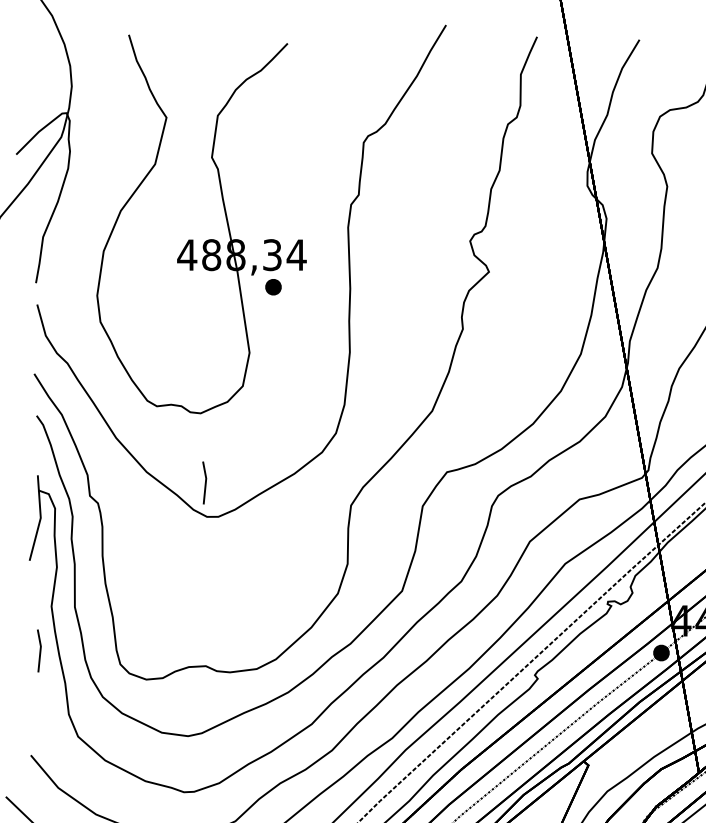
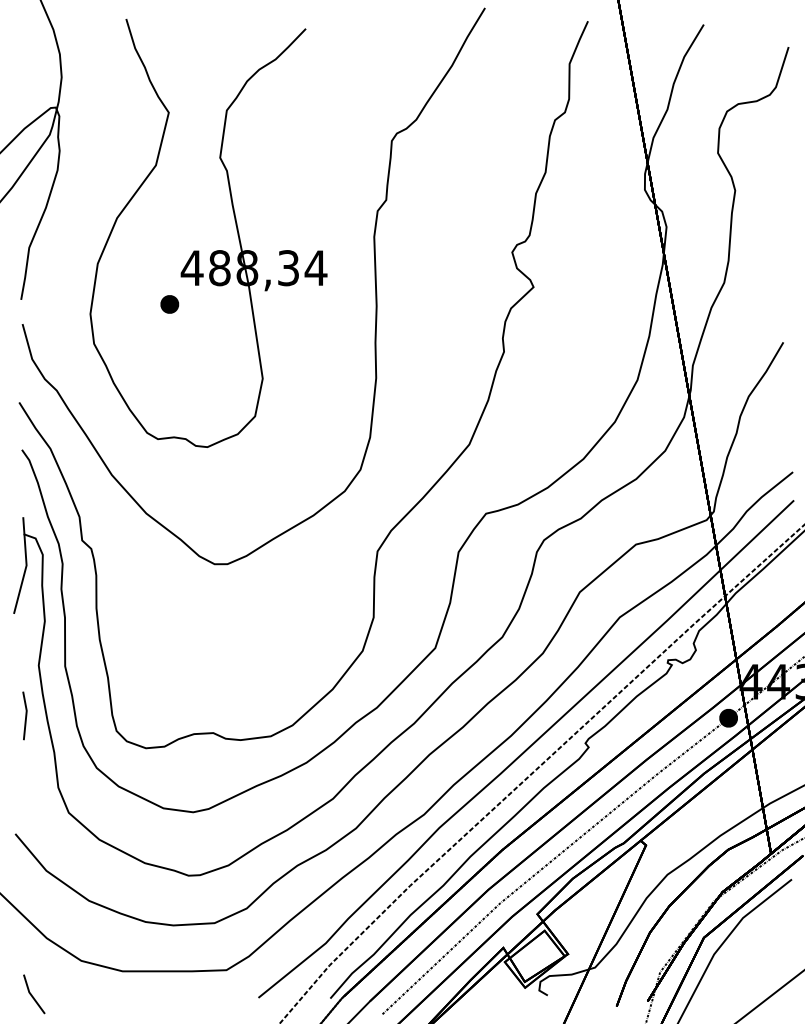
part: (273, 287) -> (169, 304), moved
line: (205, 482) -> (212, 525), removed

